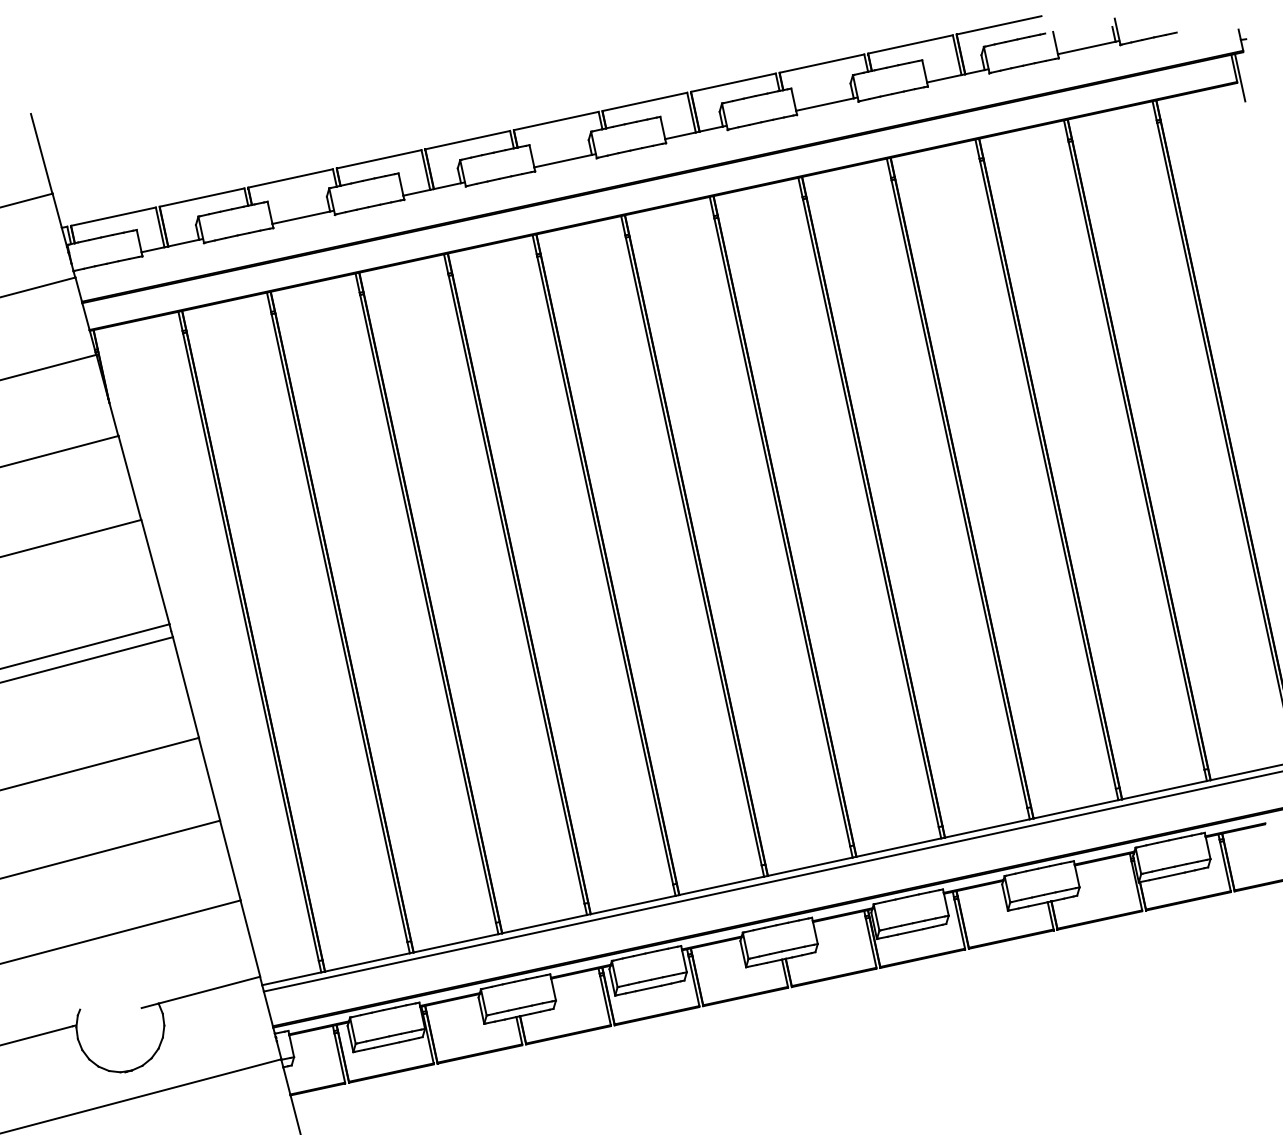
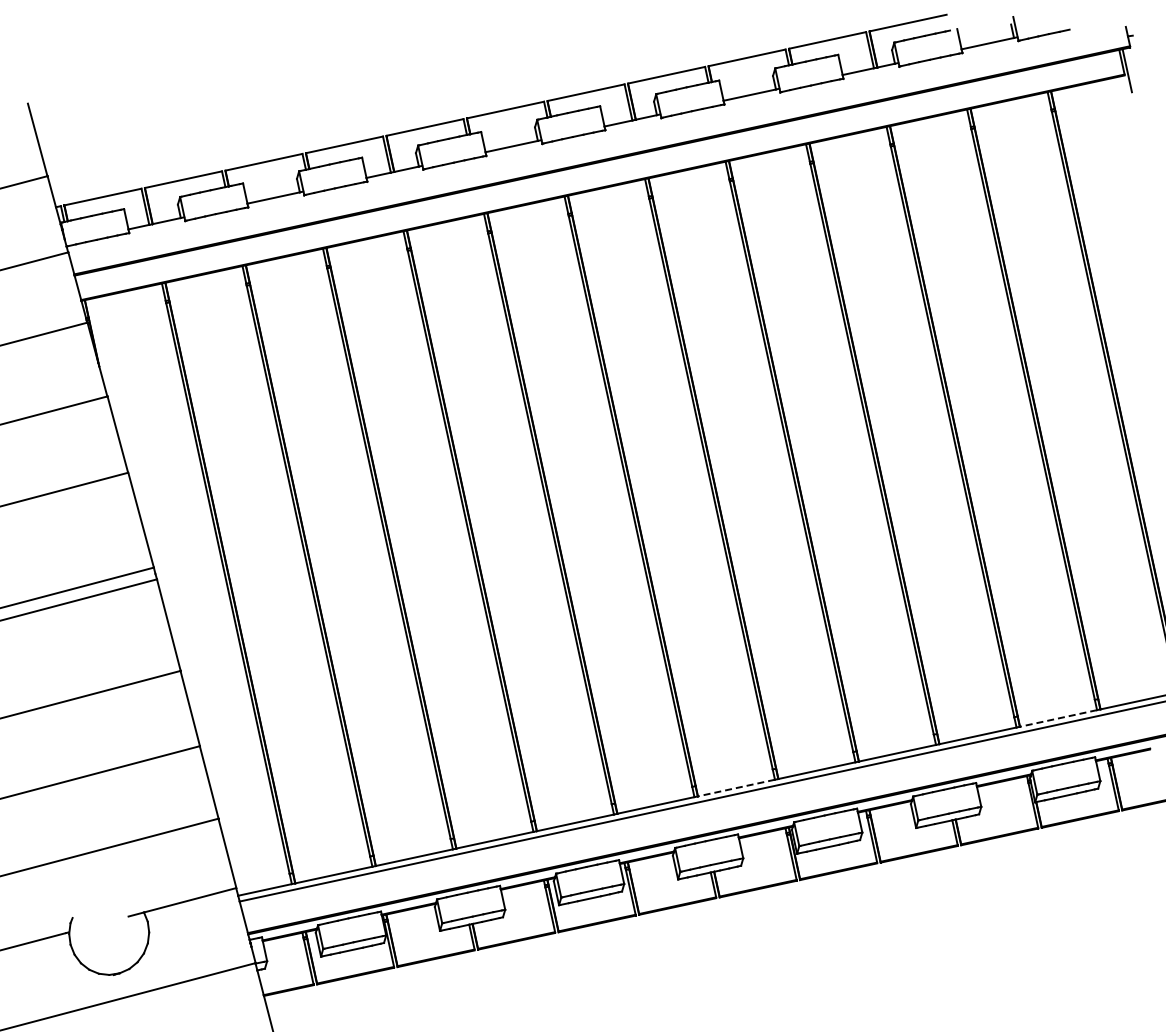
line: (1164, 790) -> (1058, 718), solid -> dashed
line: (810, 867) -> (736, 788), solid -> dashed

